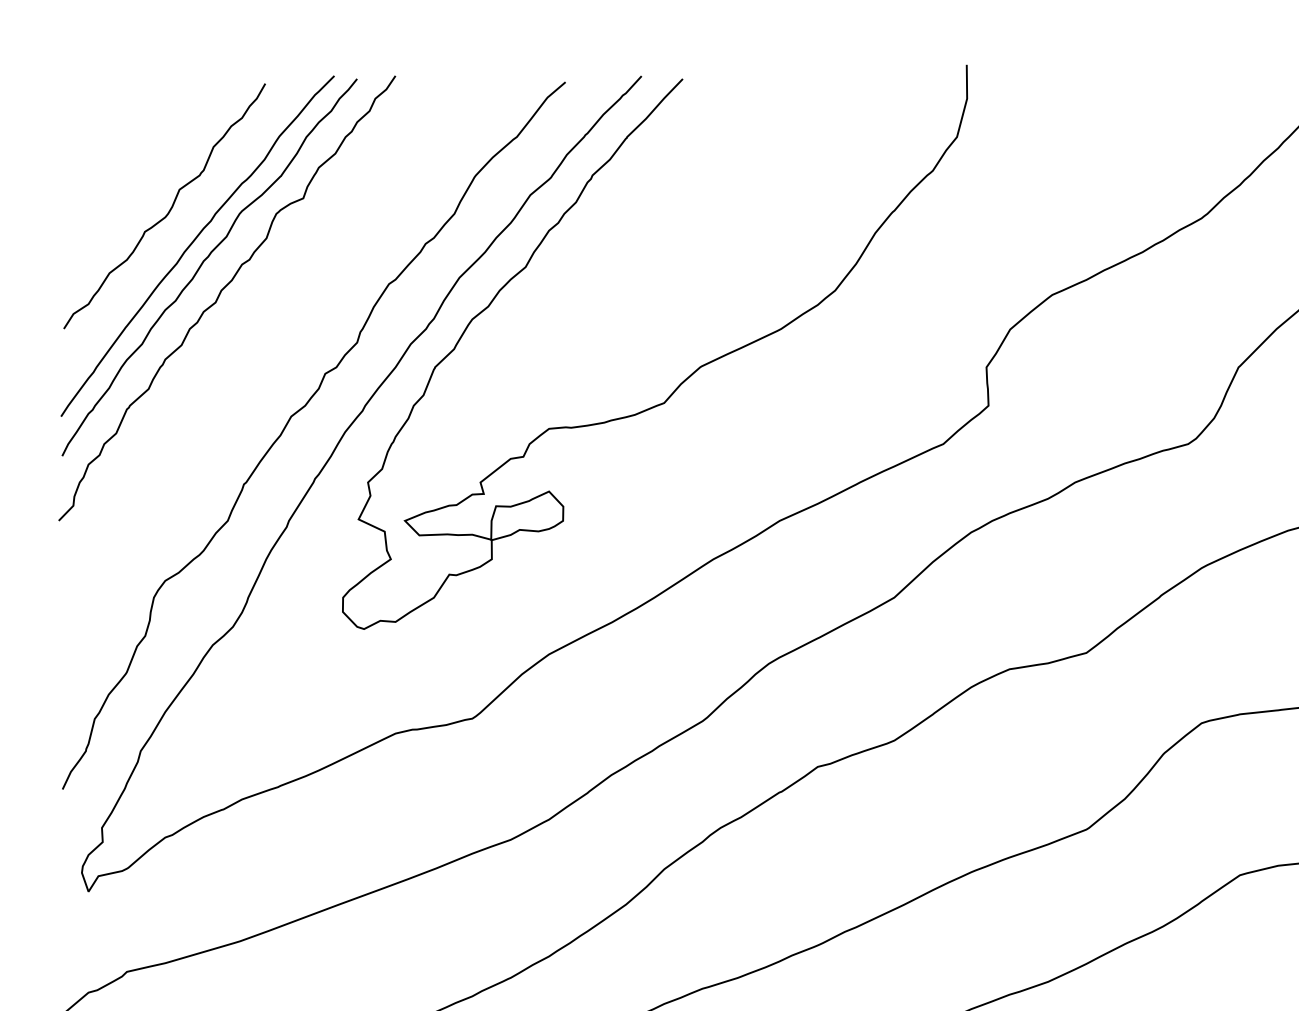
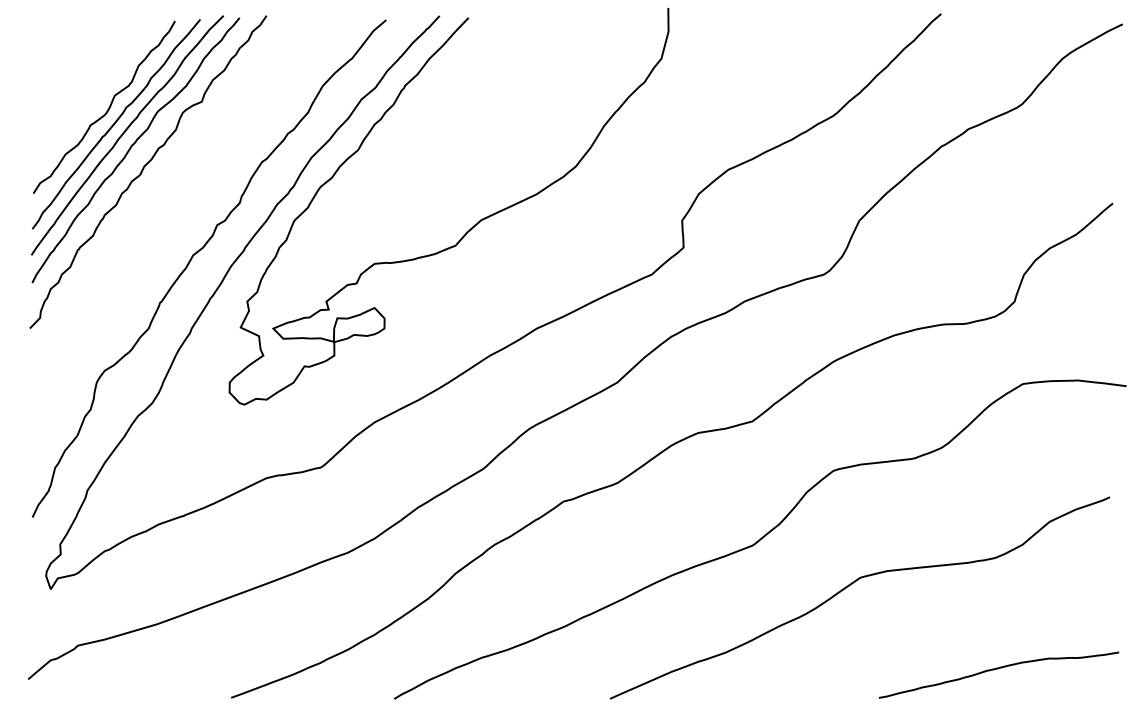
curve: (180, 230) -> (115, 124), added

